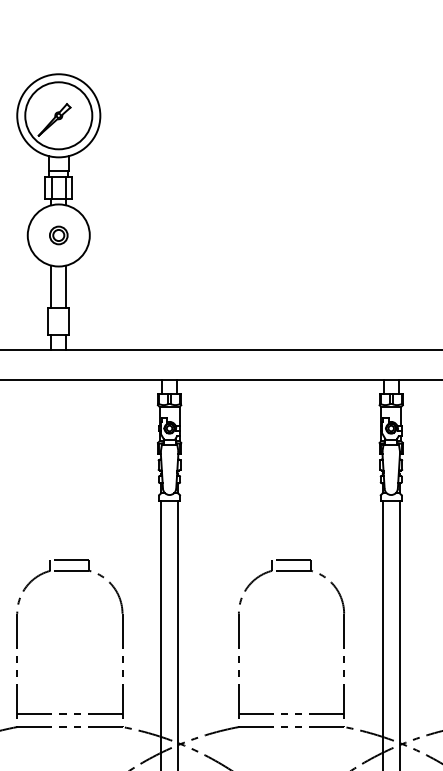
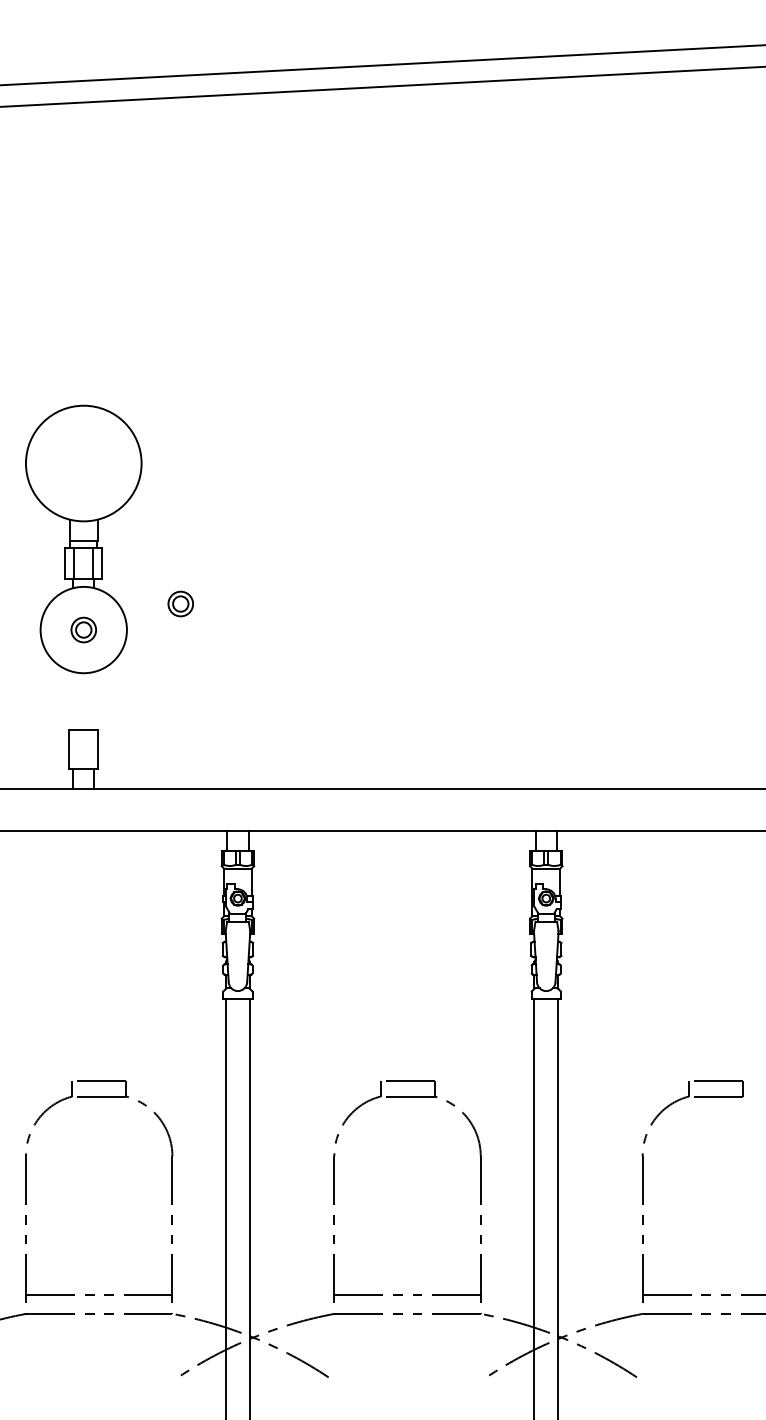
part: (58, 115) -> (83, 463), removed
part: (128, 216) -> (180, 603), added
line: (51, 286) -> (73, 700), removed
line: (66, 286) -> (94, 700), removed

